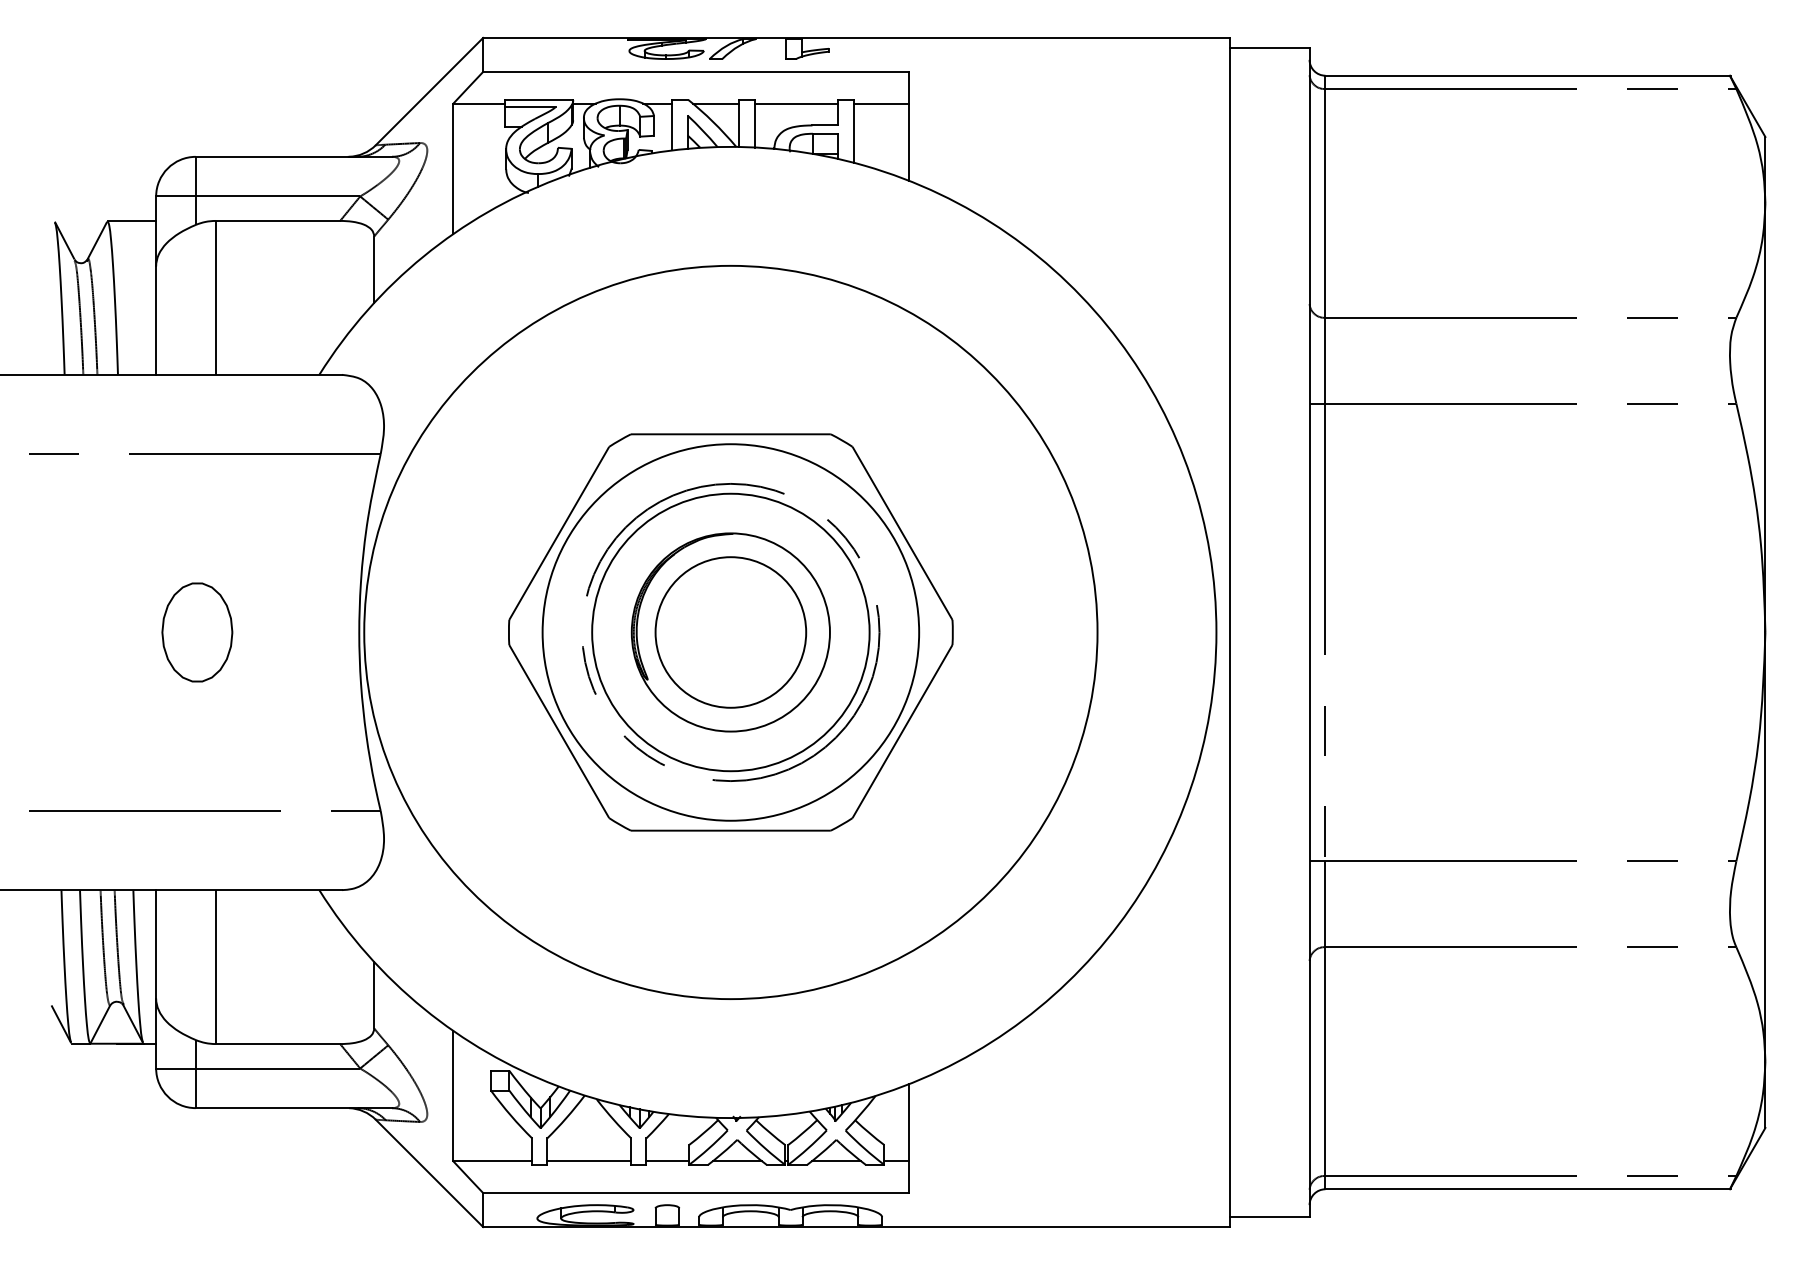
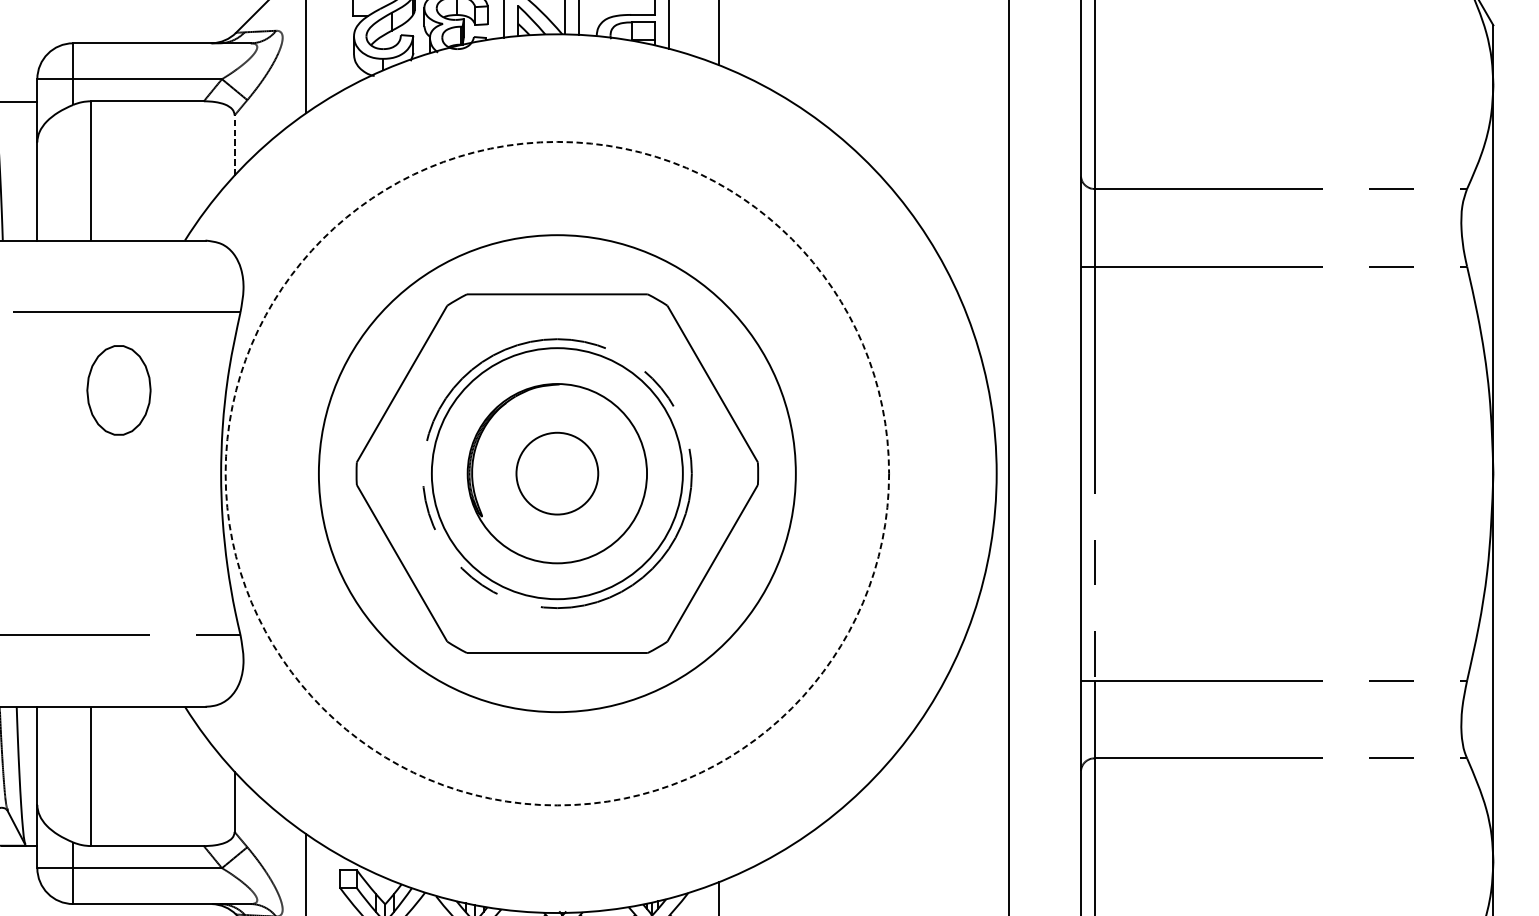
line: (374, 269) -> (234, 145), solid -> dashed
part: (197, 632) -> (119, 390), moved
circle: (730, 632) -> (557, 473), size x0.6
circle: (730, 632) -> (557, 473), size x1.4
circle: (730, 632) -> (557, 473), solid -> dashed

